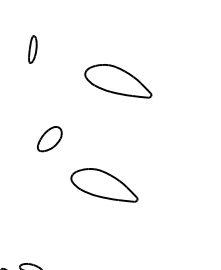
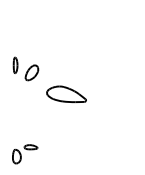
part: (33, 48) -> (15, 64), moved
part: (118, 78) -> (66, 33), removed

